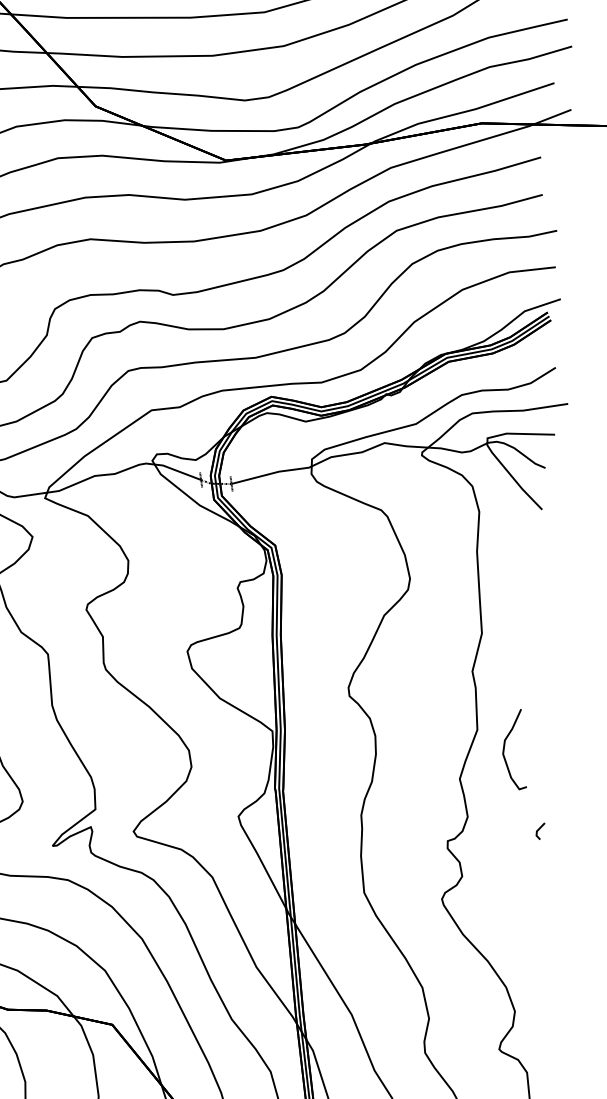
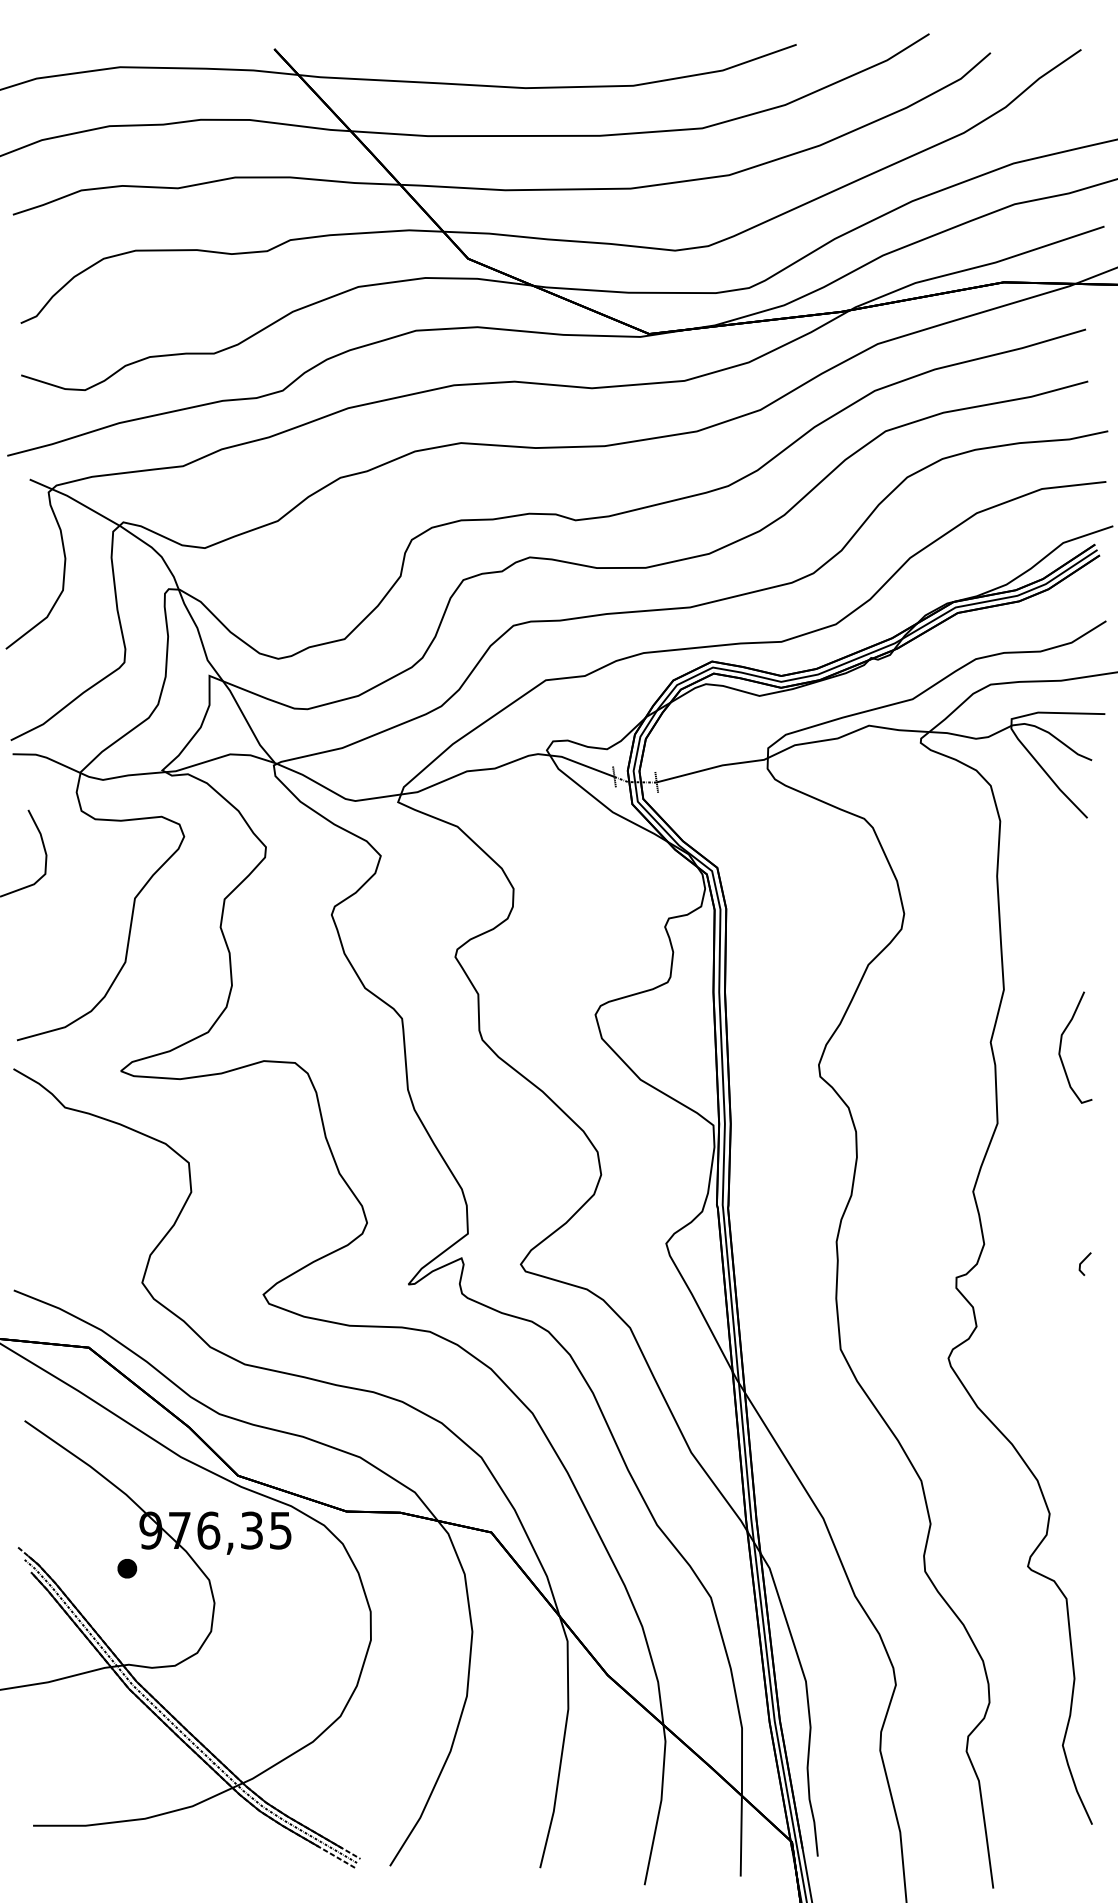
curve: (504, 749) -> (1061, 1047), moved

